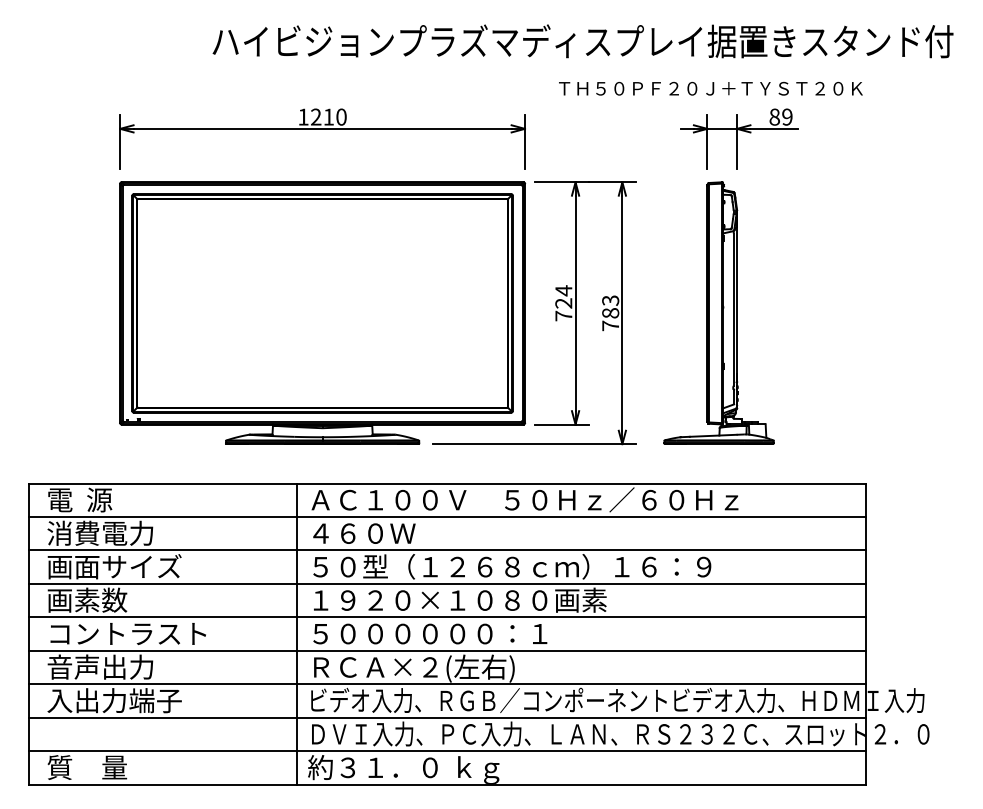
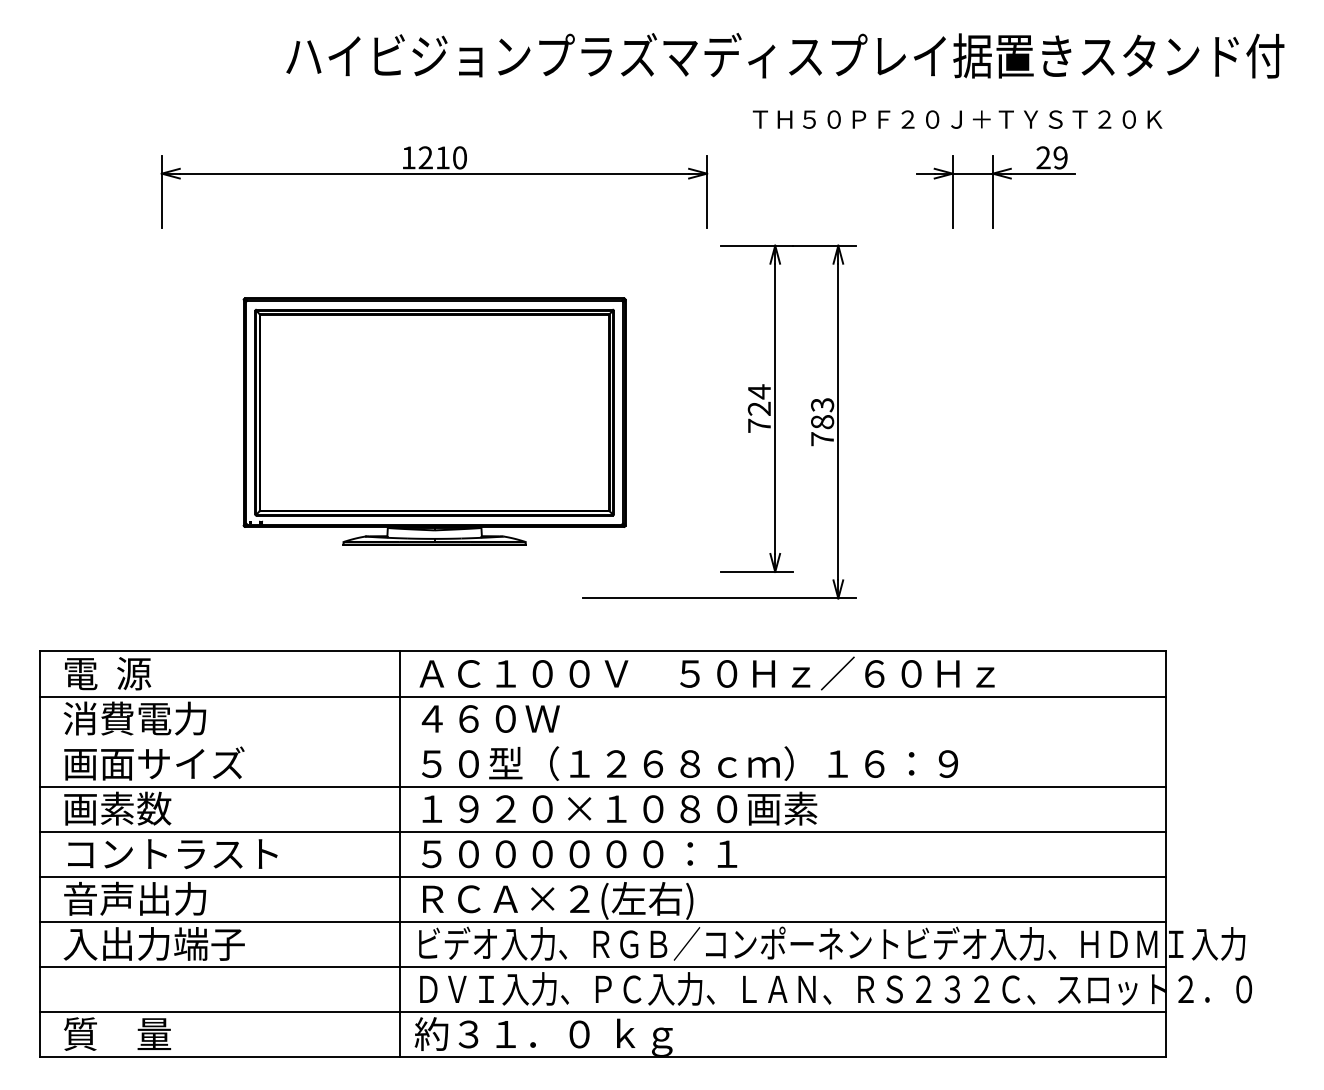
text: (774, 116) -> (1043, 157), 89 -> 29
part: (322, 312) -> (434, 421), size x0.7
part: (718, 312) -> (967, 421), removed
line: (447, 550) -> (602, 741), removed

